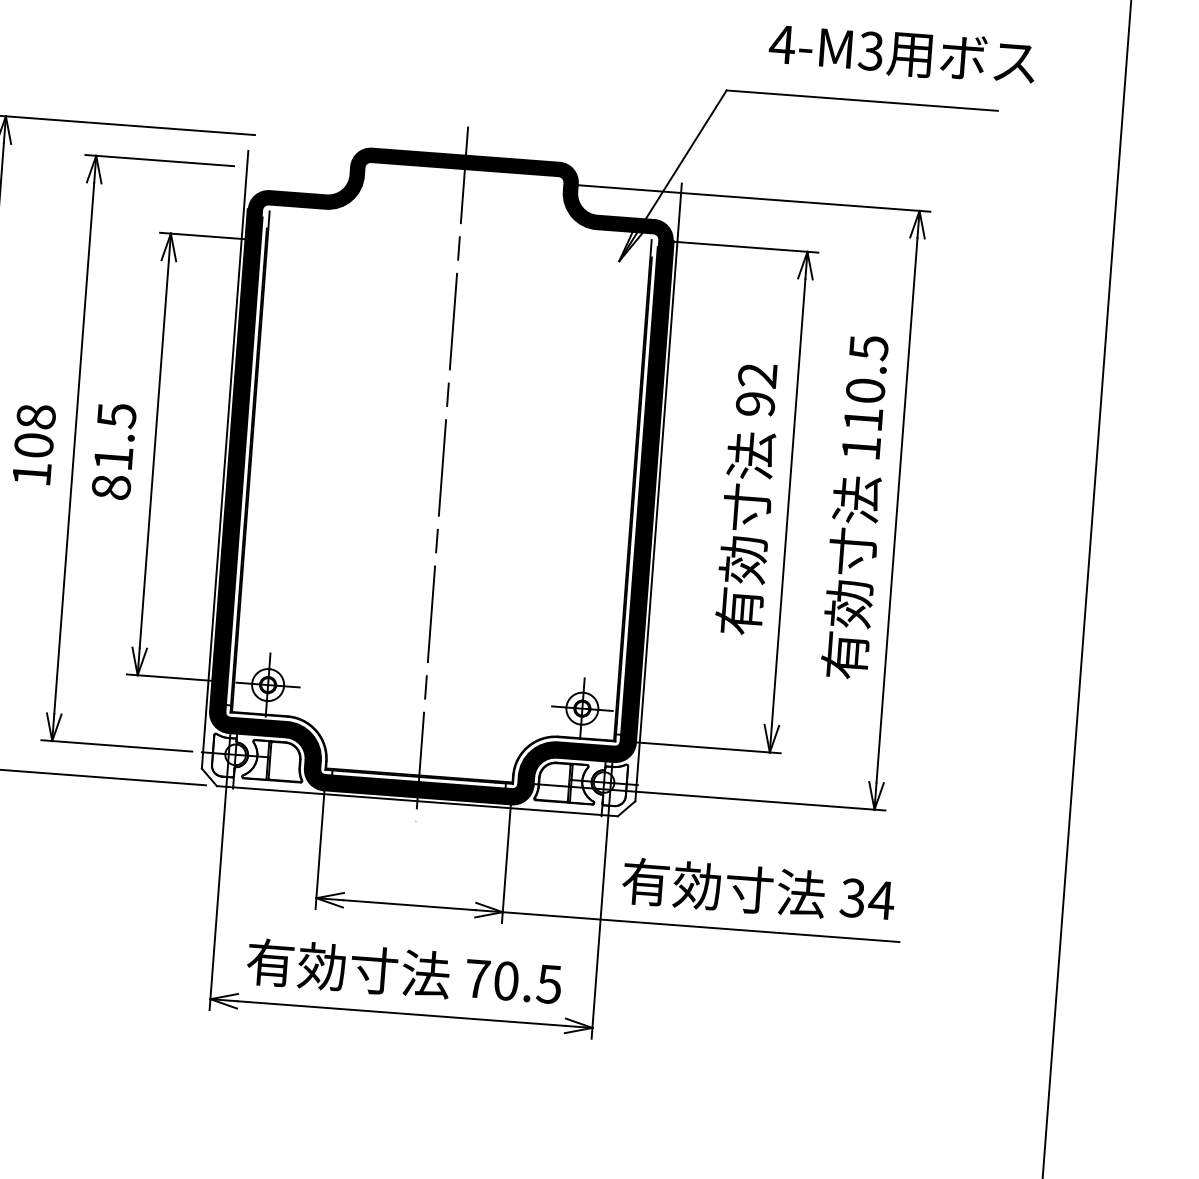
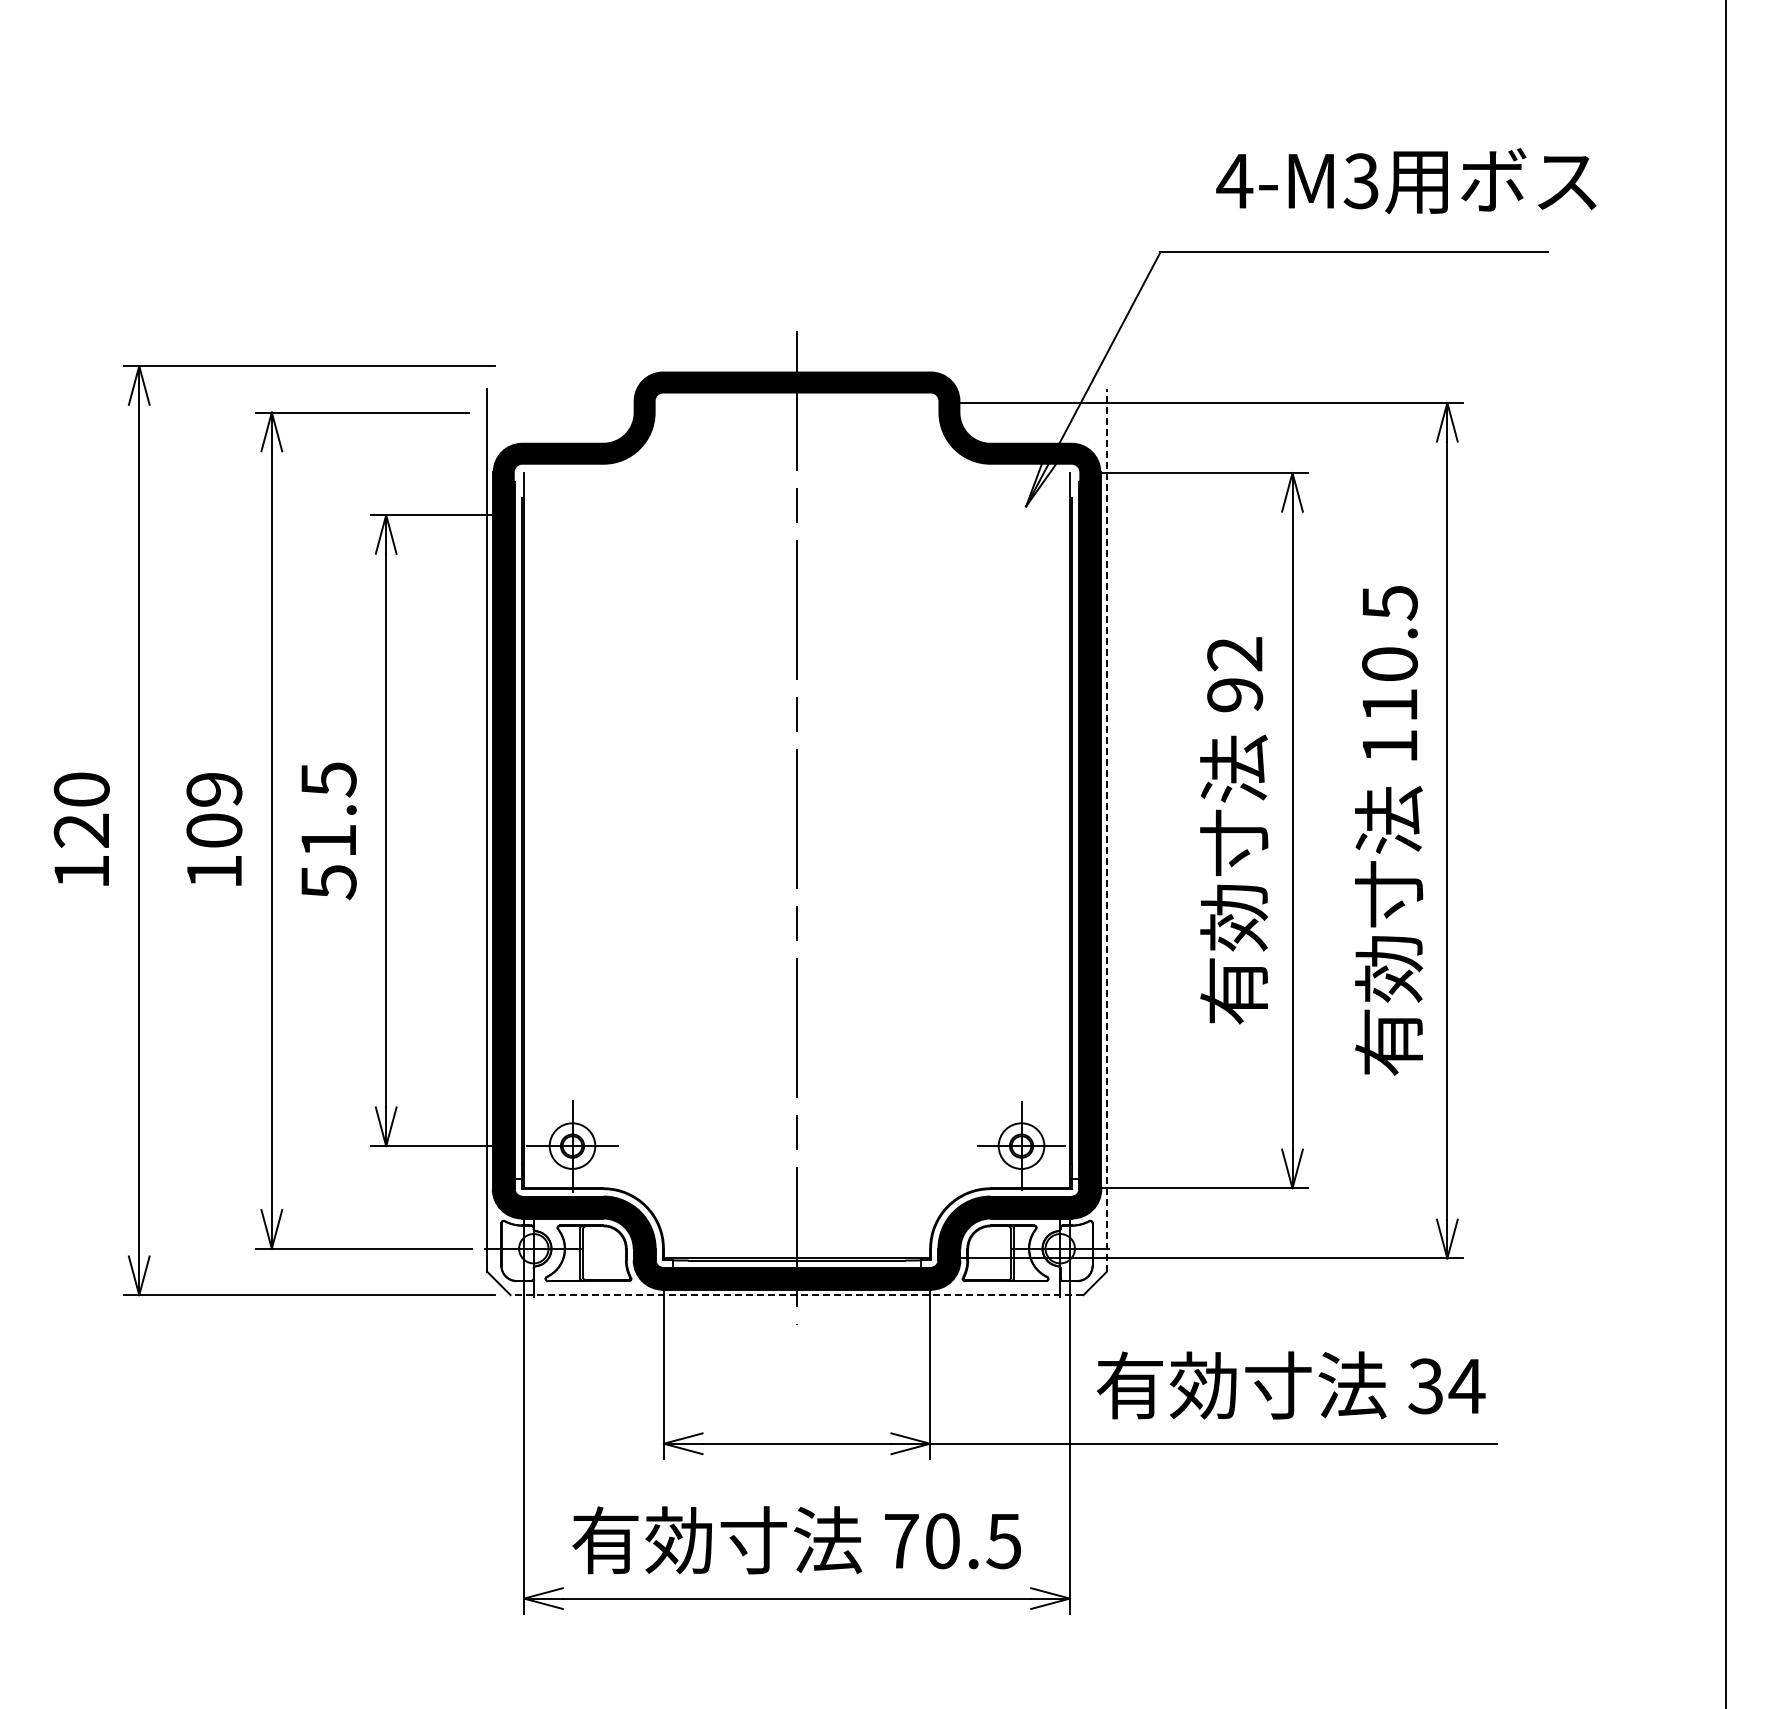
text: (36, 416) -> (214, 789), 108 -> 109
text: (111, 487) -> (328, 882), 81.5 -> 51.5
line: (658, 492) -> (1106, 830), solid -> dashed
line: (417, 801) -> (796, 1295), solid -> dashed

